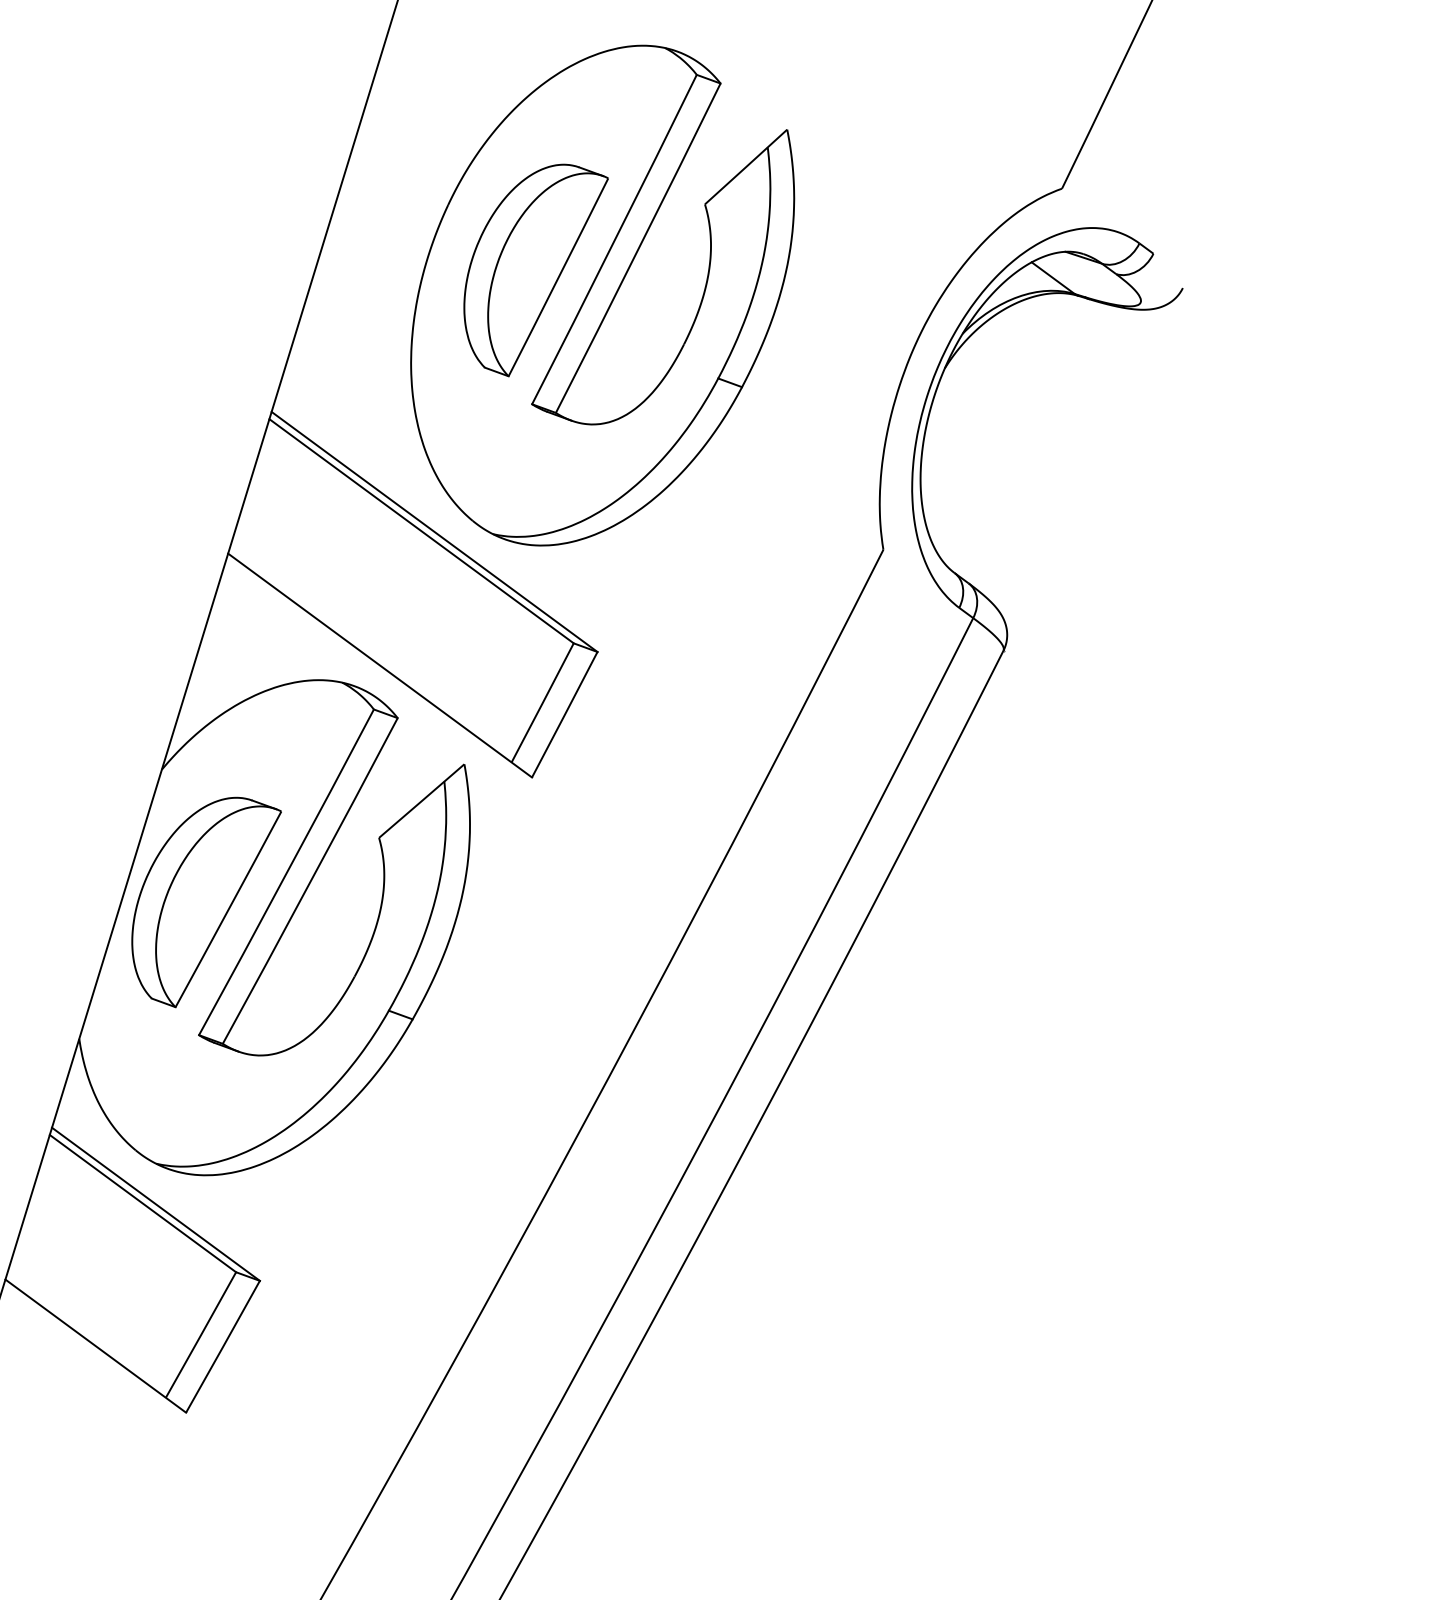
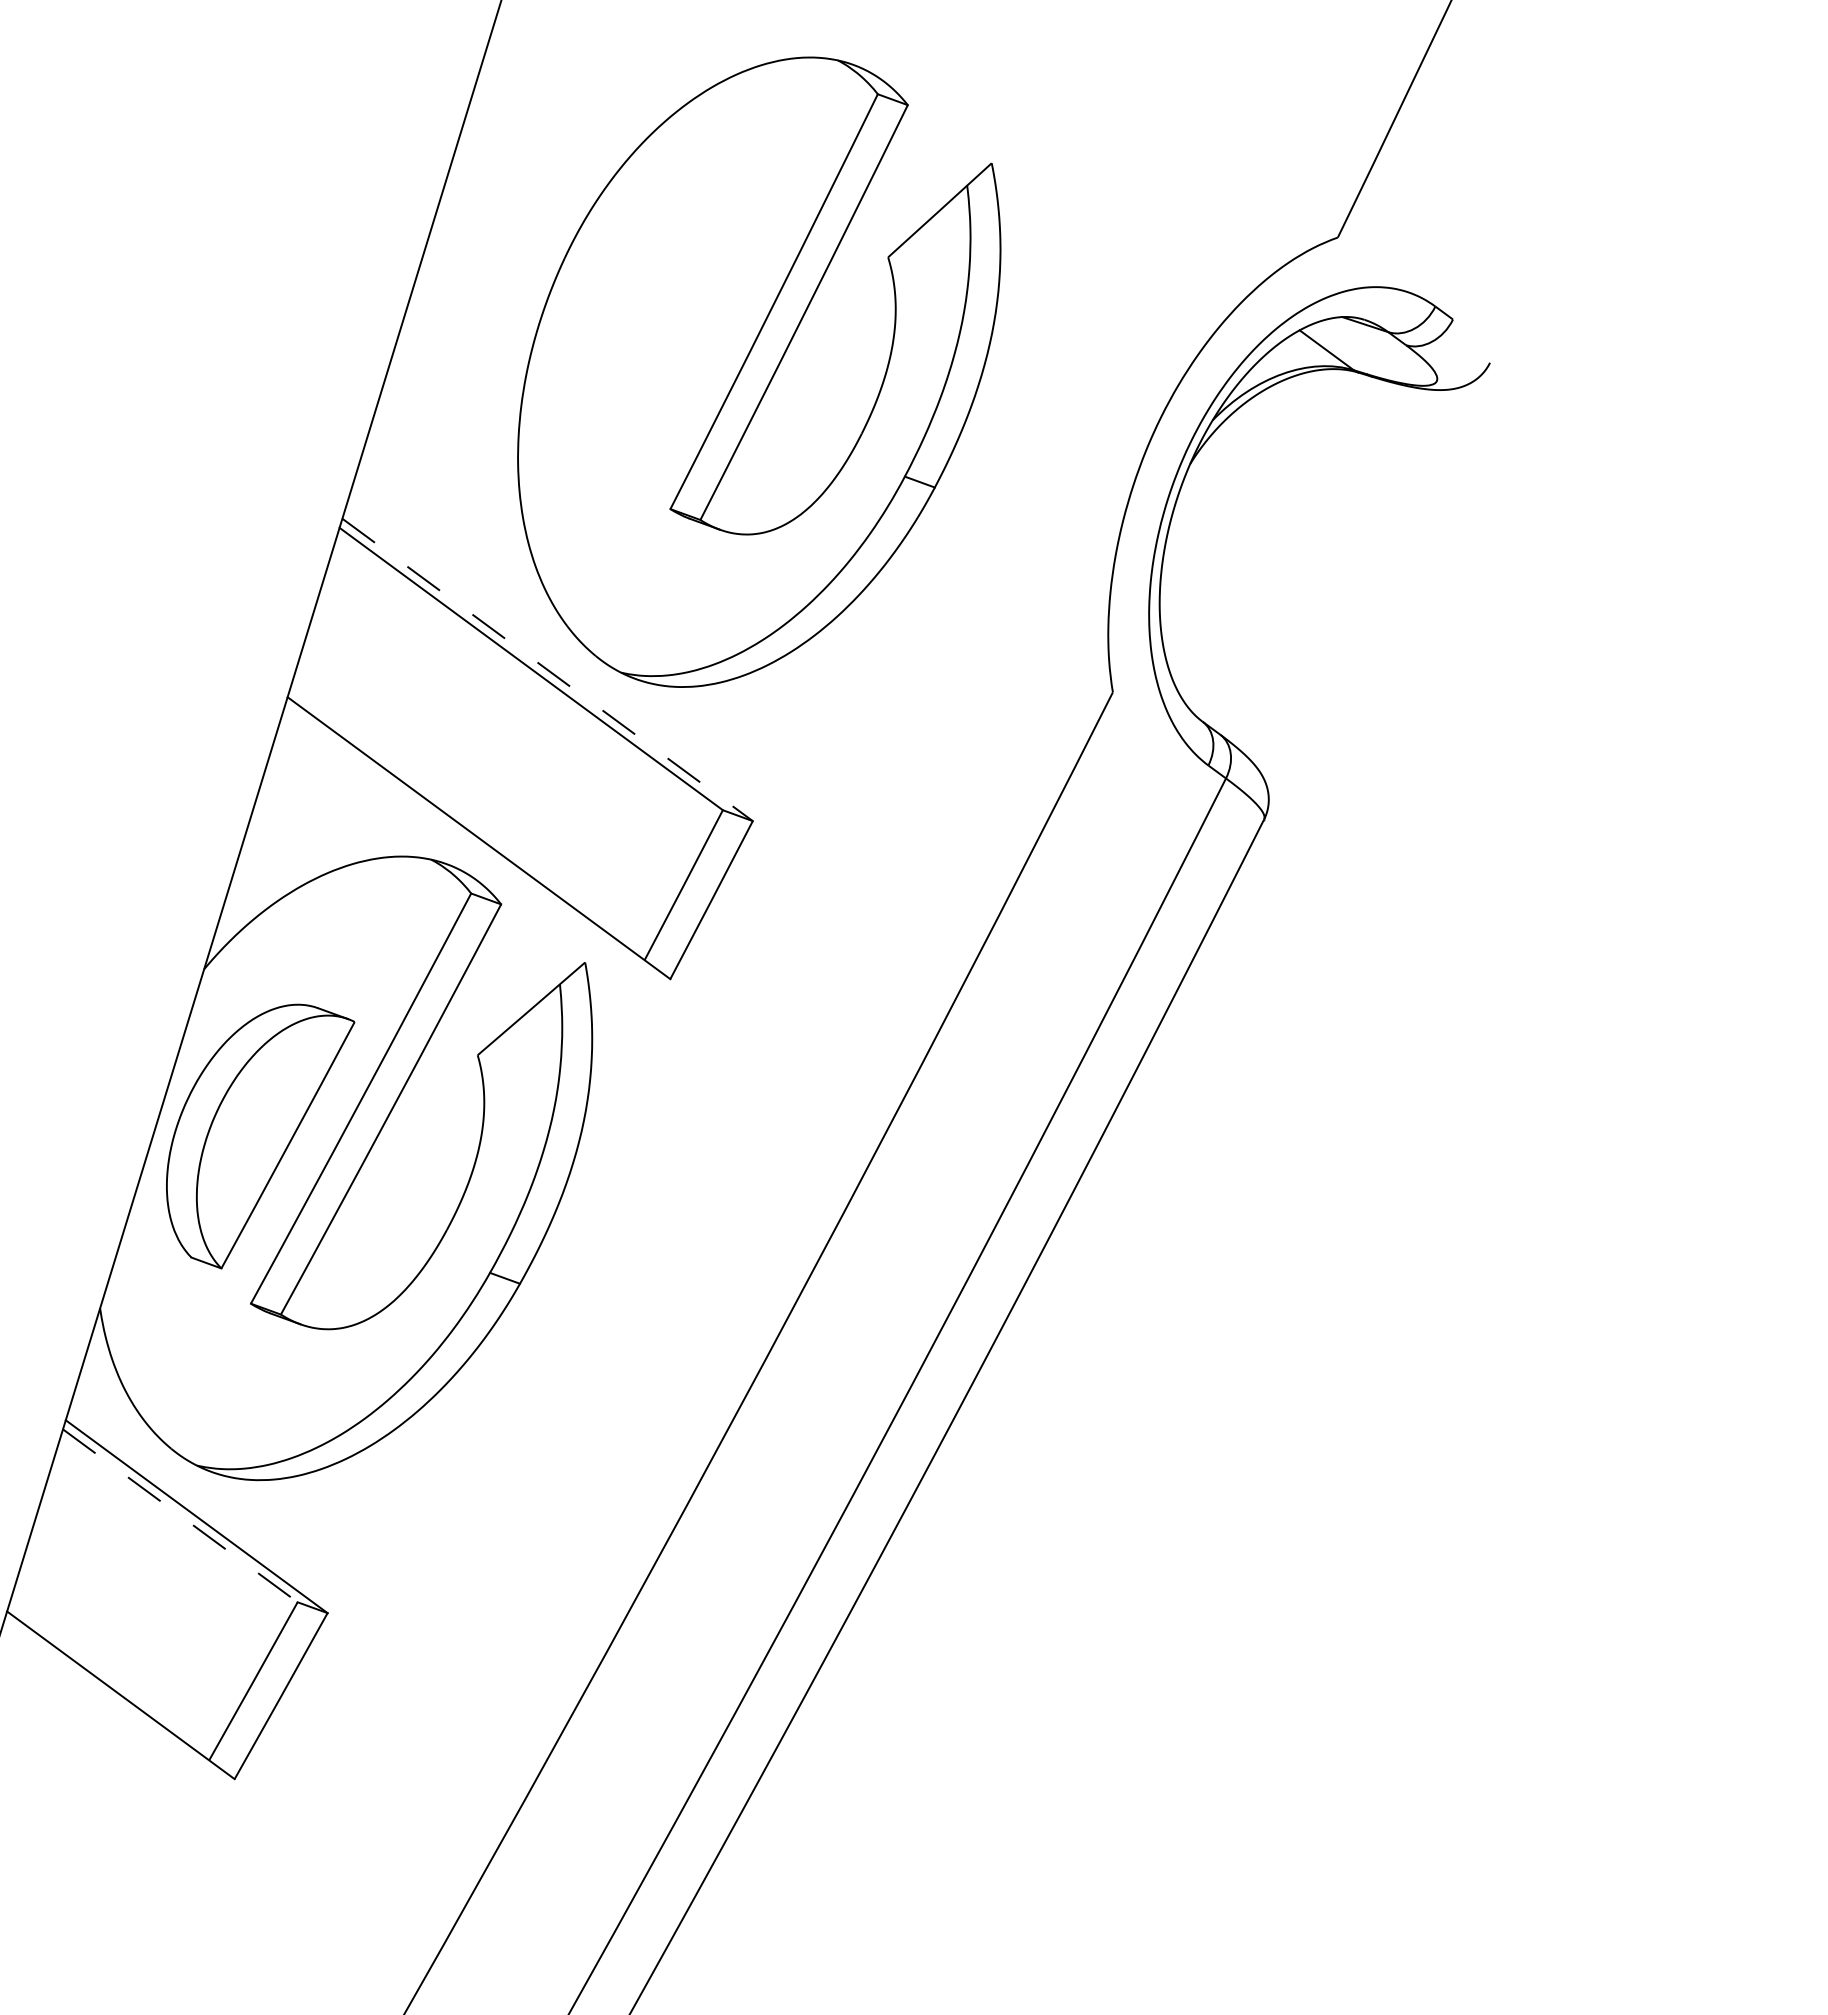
part: (536, 270) -> (675, 340), removed
line: (434, 531) -> (547, 669), solid -> dashed
line: (143, 1203) -> (180, 1515), solid -> dashed

